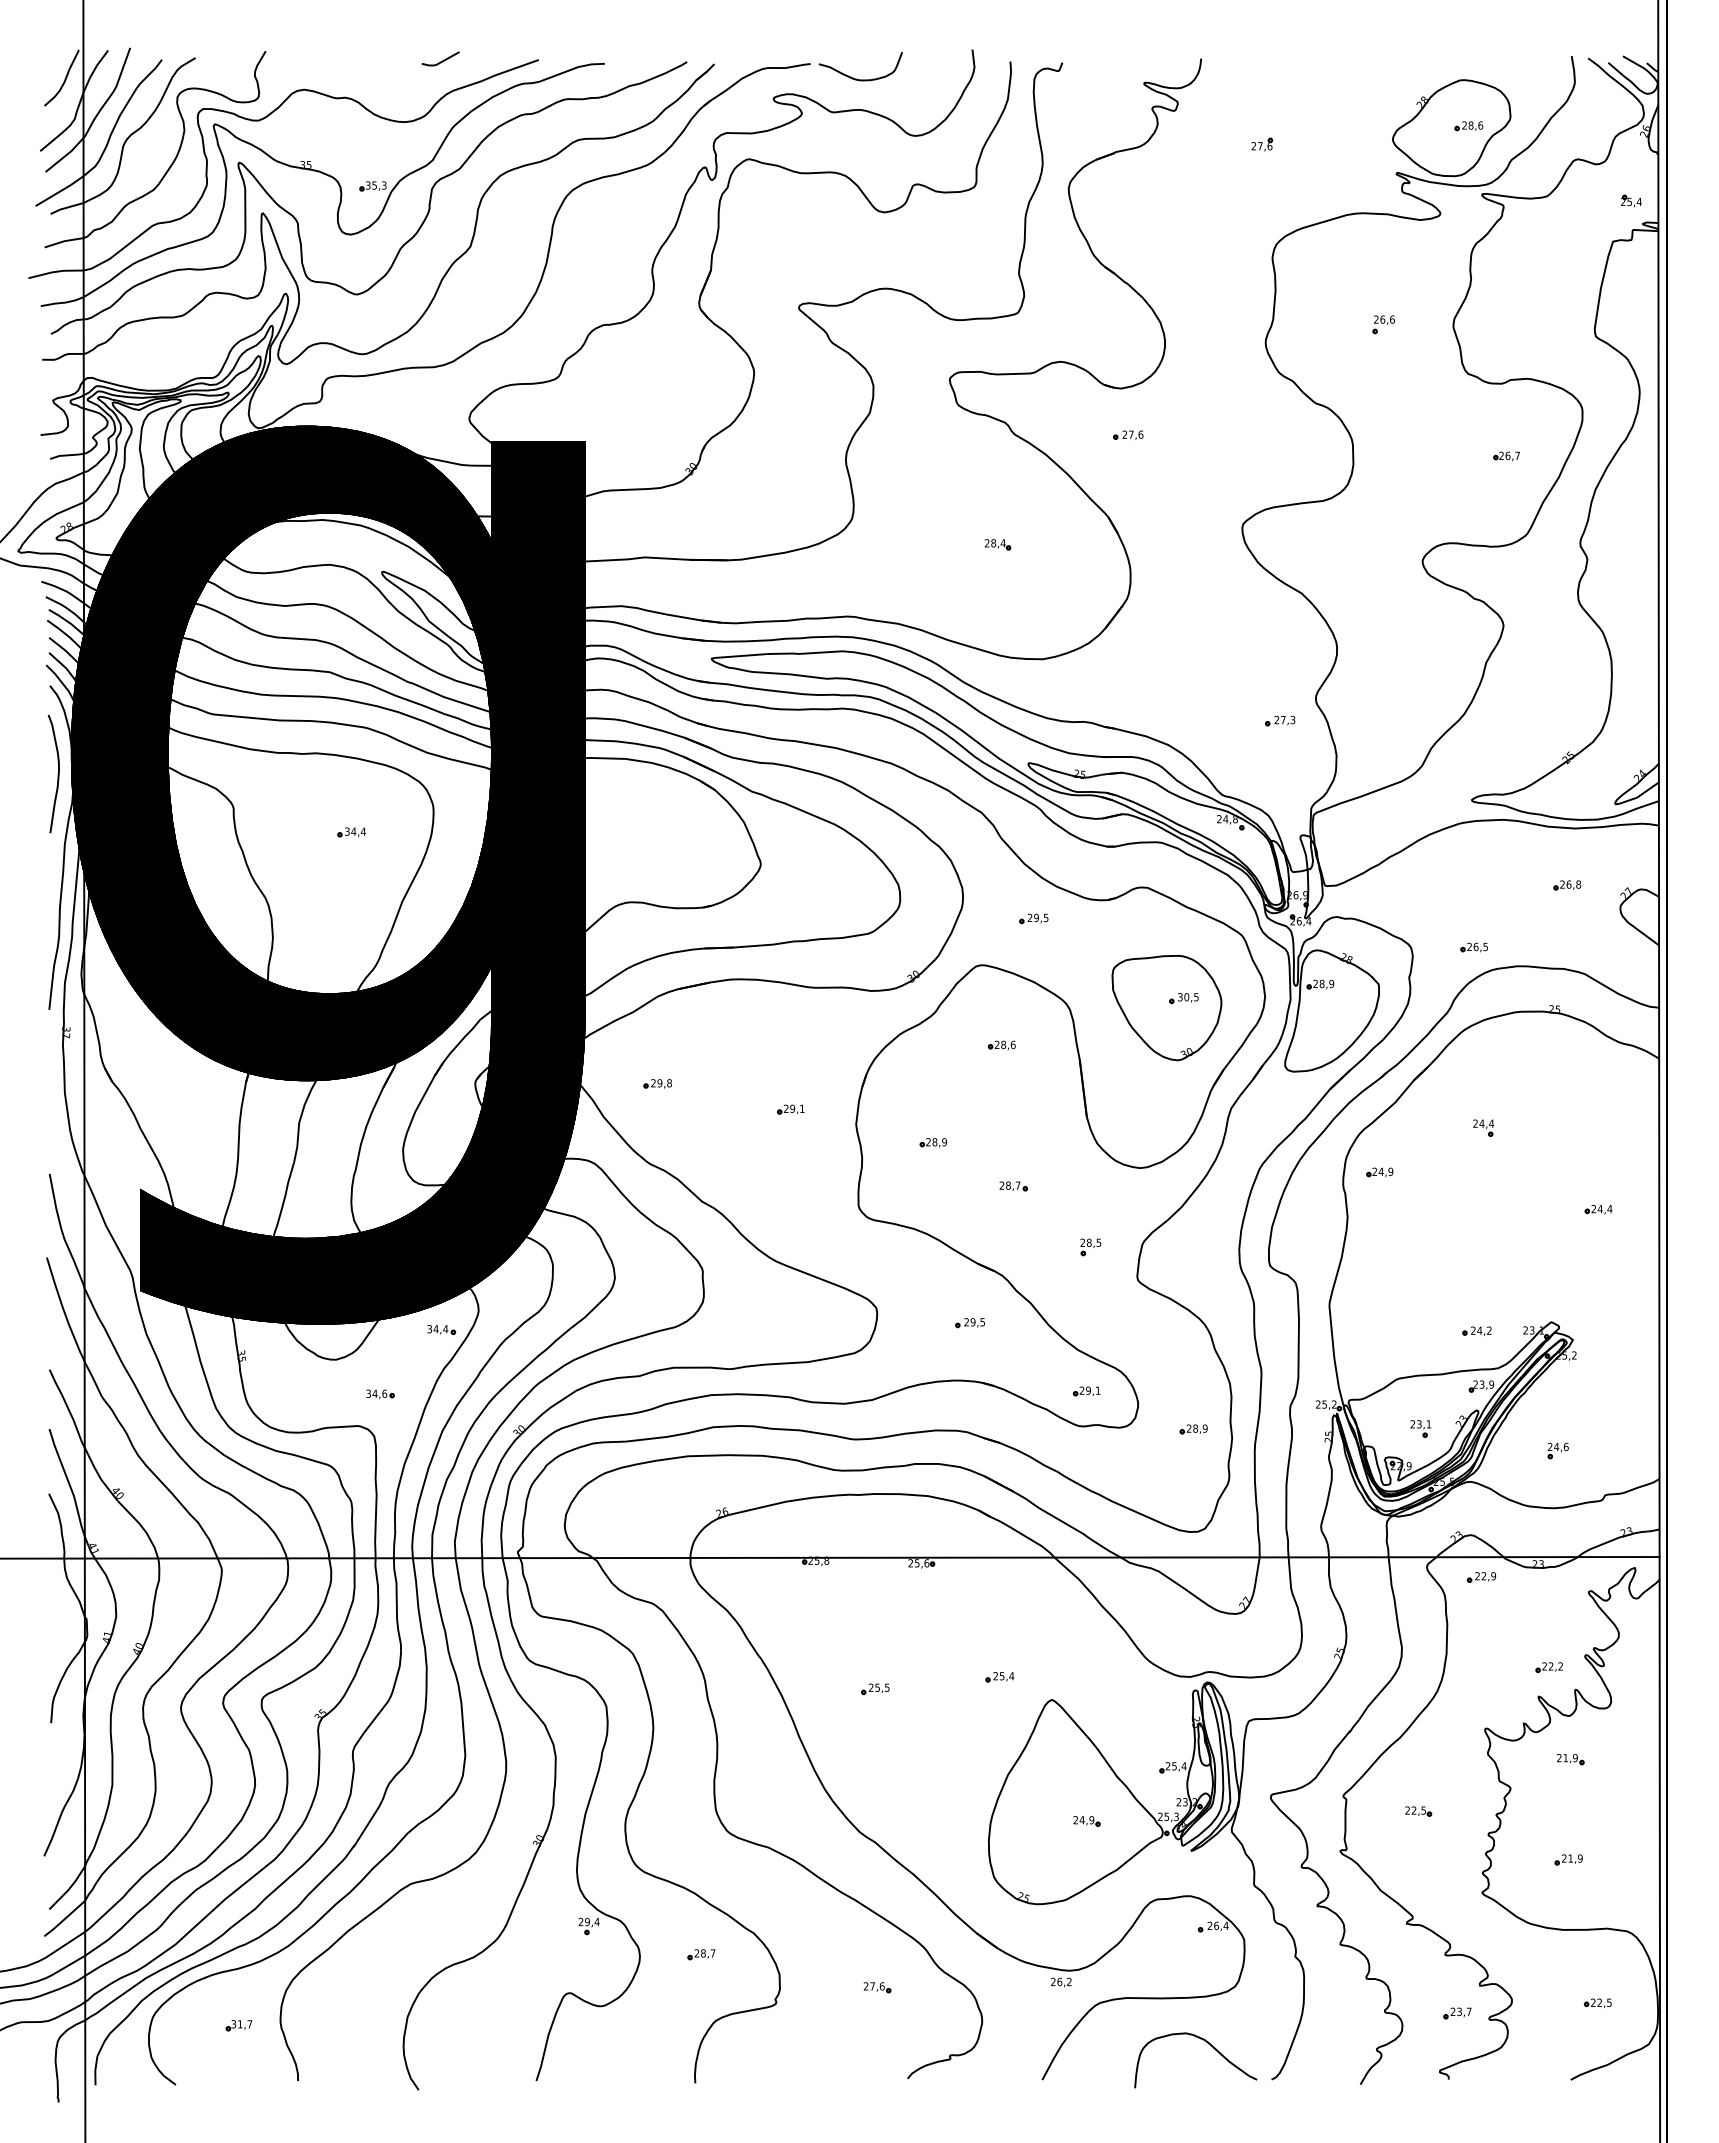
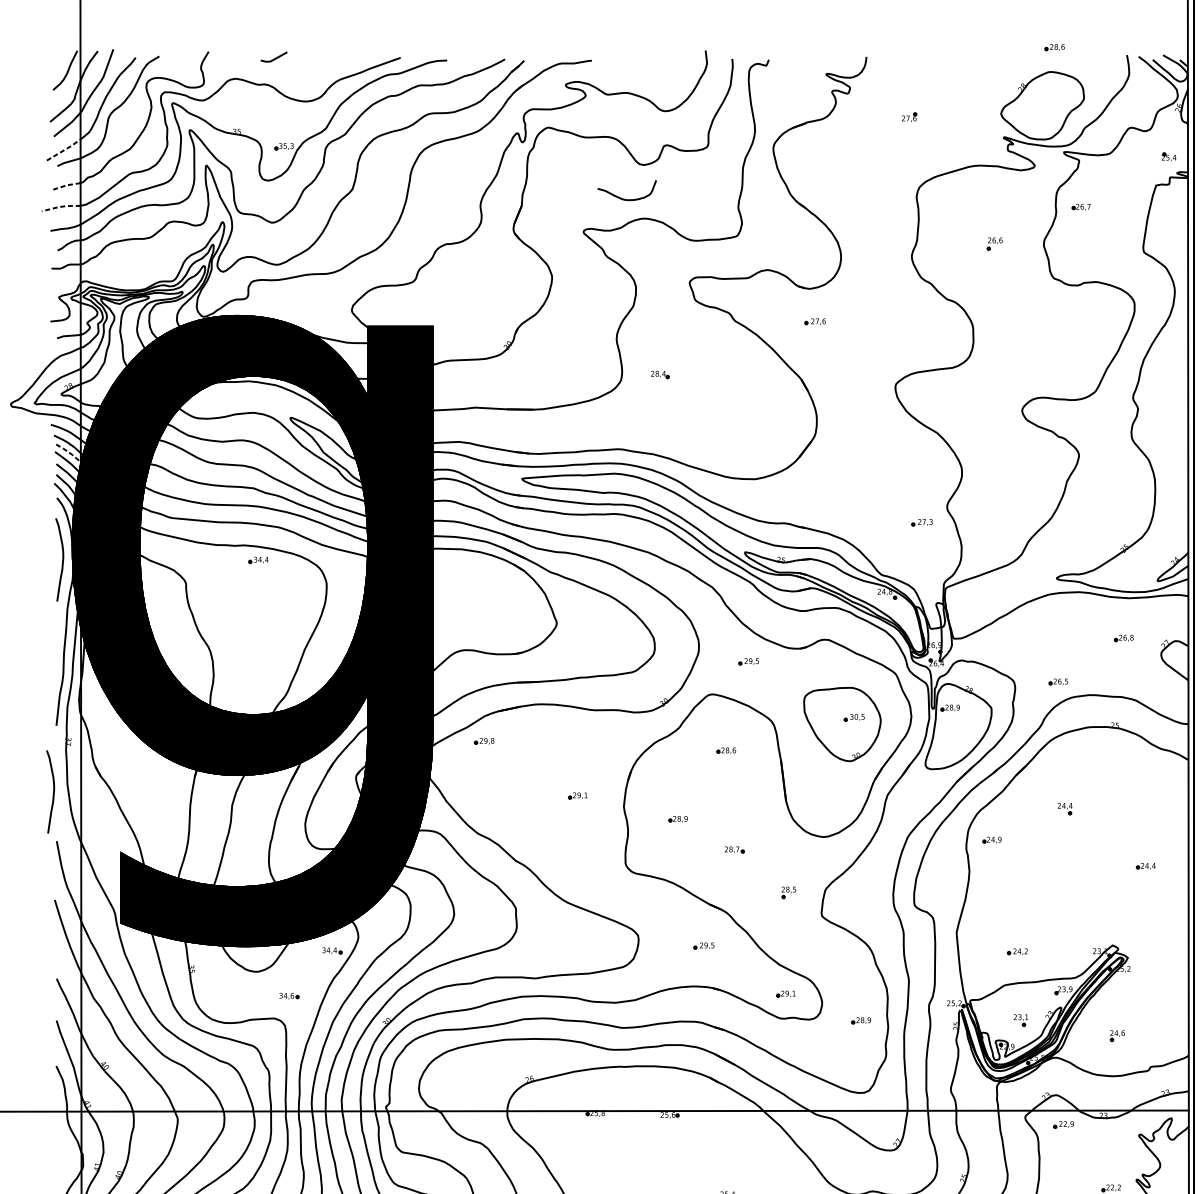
line: (442, 60) -> (275, 58), moved
curve: (856, 78) -> (624, 198), moved
part: (1468, 126) -> (1054, 47), moved
line: (61, 190) -> (65, 149), solid -> dashed
line: (64, 241) -> (67, 185), solid -> dashed
line: (55, 271) -> (60, 206), solid -> dashed
part: (1506, 456) -> (1081, 207), moved
part: (997, 544) -> (659, 374), moved
line: (67, 621) -> (69, 452), solid -> dashed
part: (351, 832) -> (258, 560), moved
part: (657, 1083) -> (484, 741), moved
curve: (44, 1103) -> (53, 791), added
part: (1476, 1330) -> (1017, 951), moved

